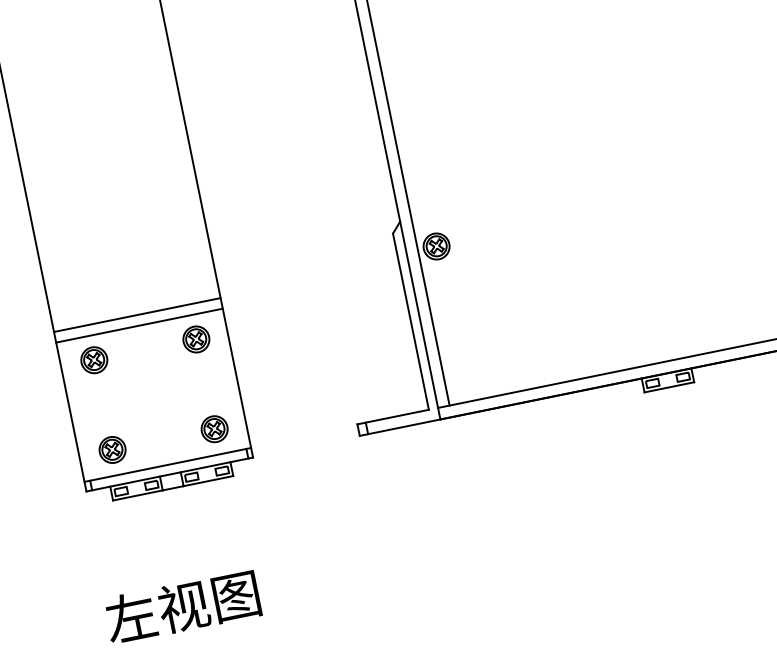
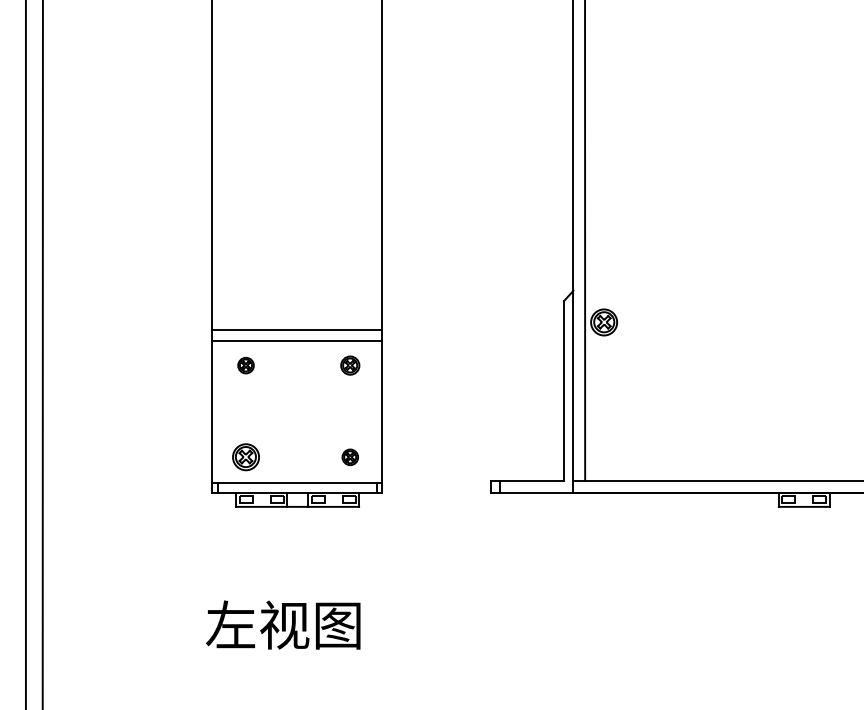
part: (196, 339) -> (350, 365), size x0.7
part: (93, 360) -> (245, 365), size x0.6
part: (214, 429) -> (350, 457), size x0.6

